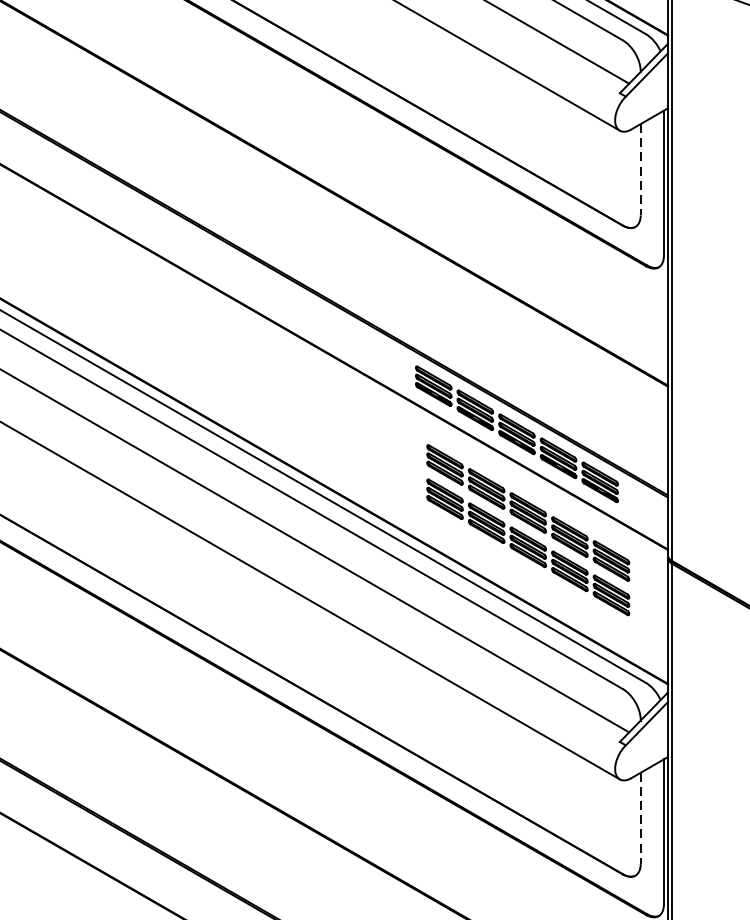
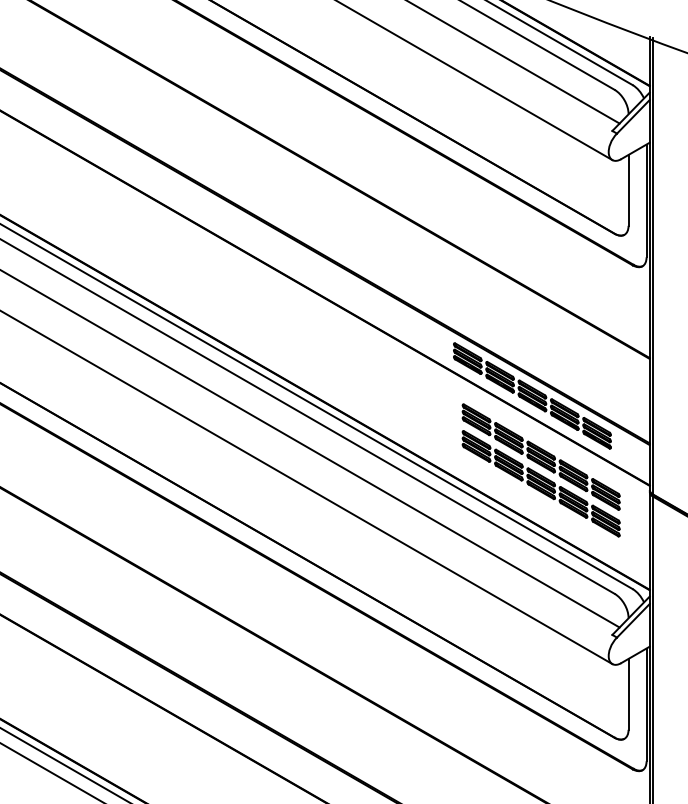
line: (640, 169) -> (628, 190), dashed -> solid
line: (640, 818) -> (628, 694), dashed -> solid

